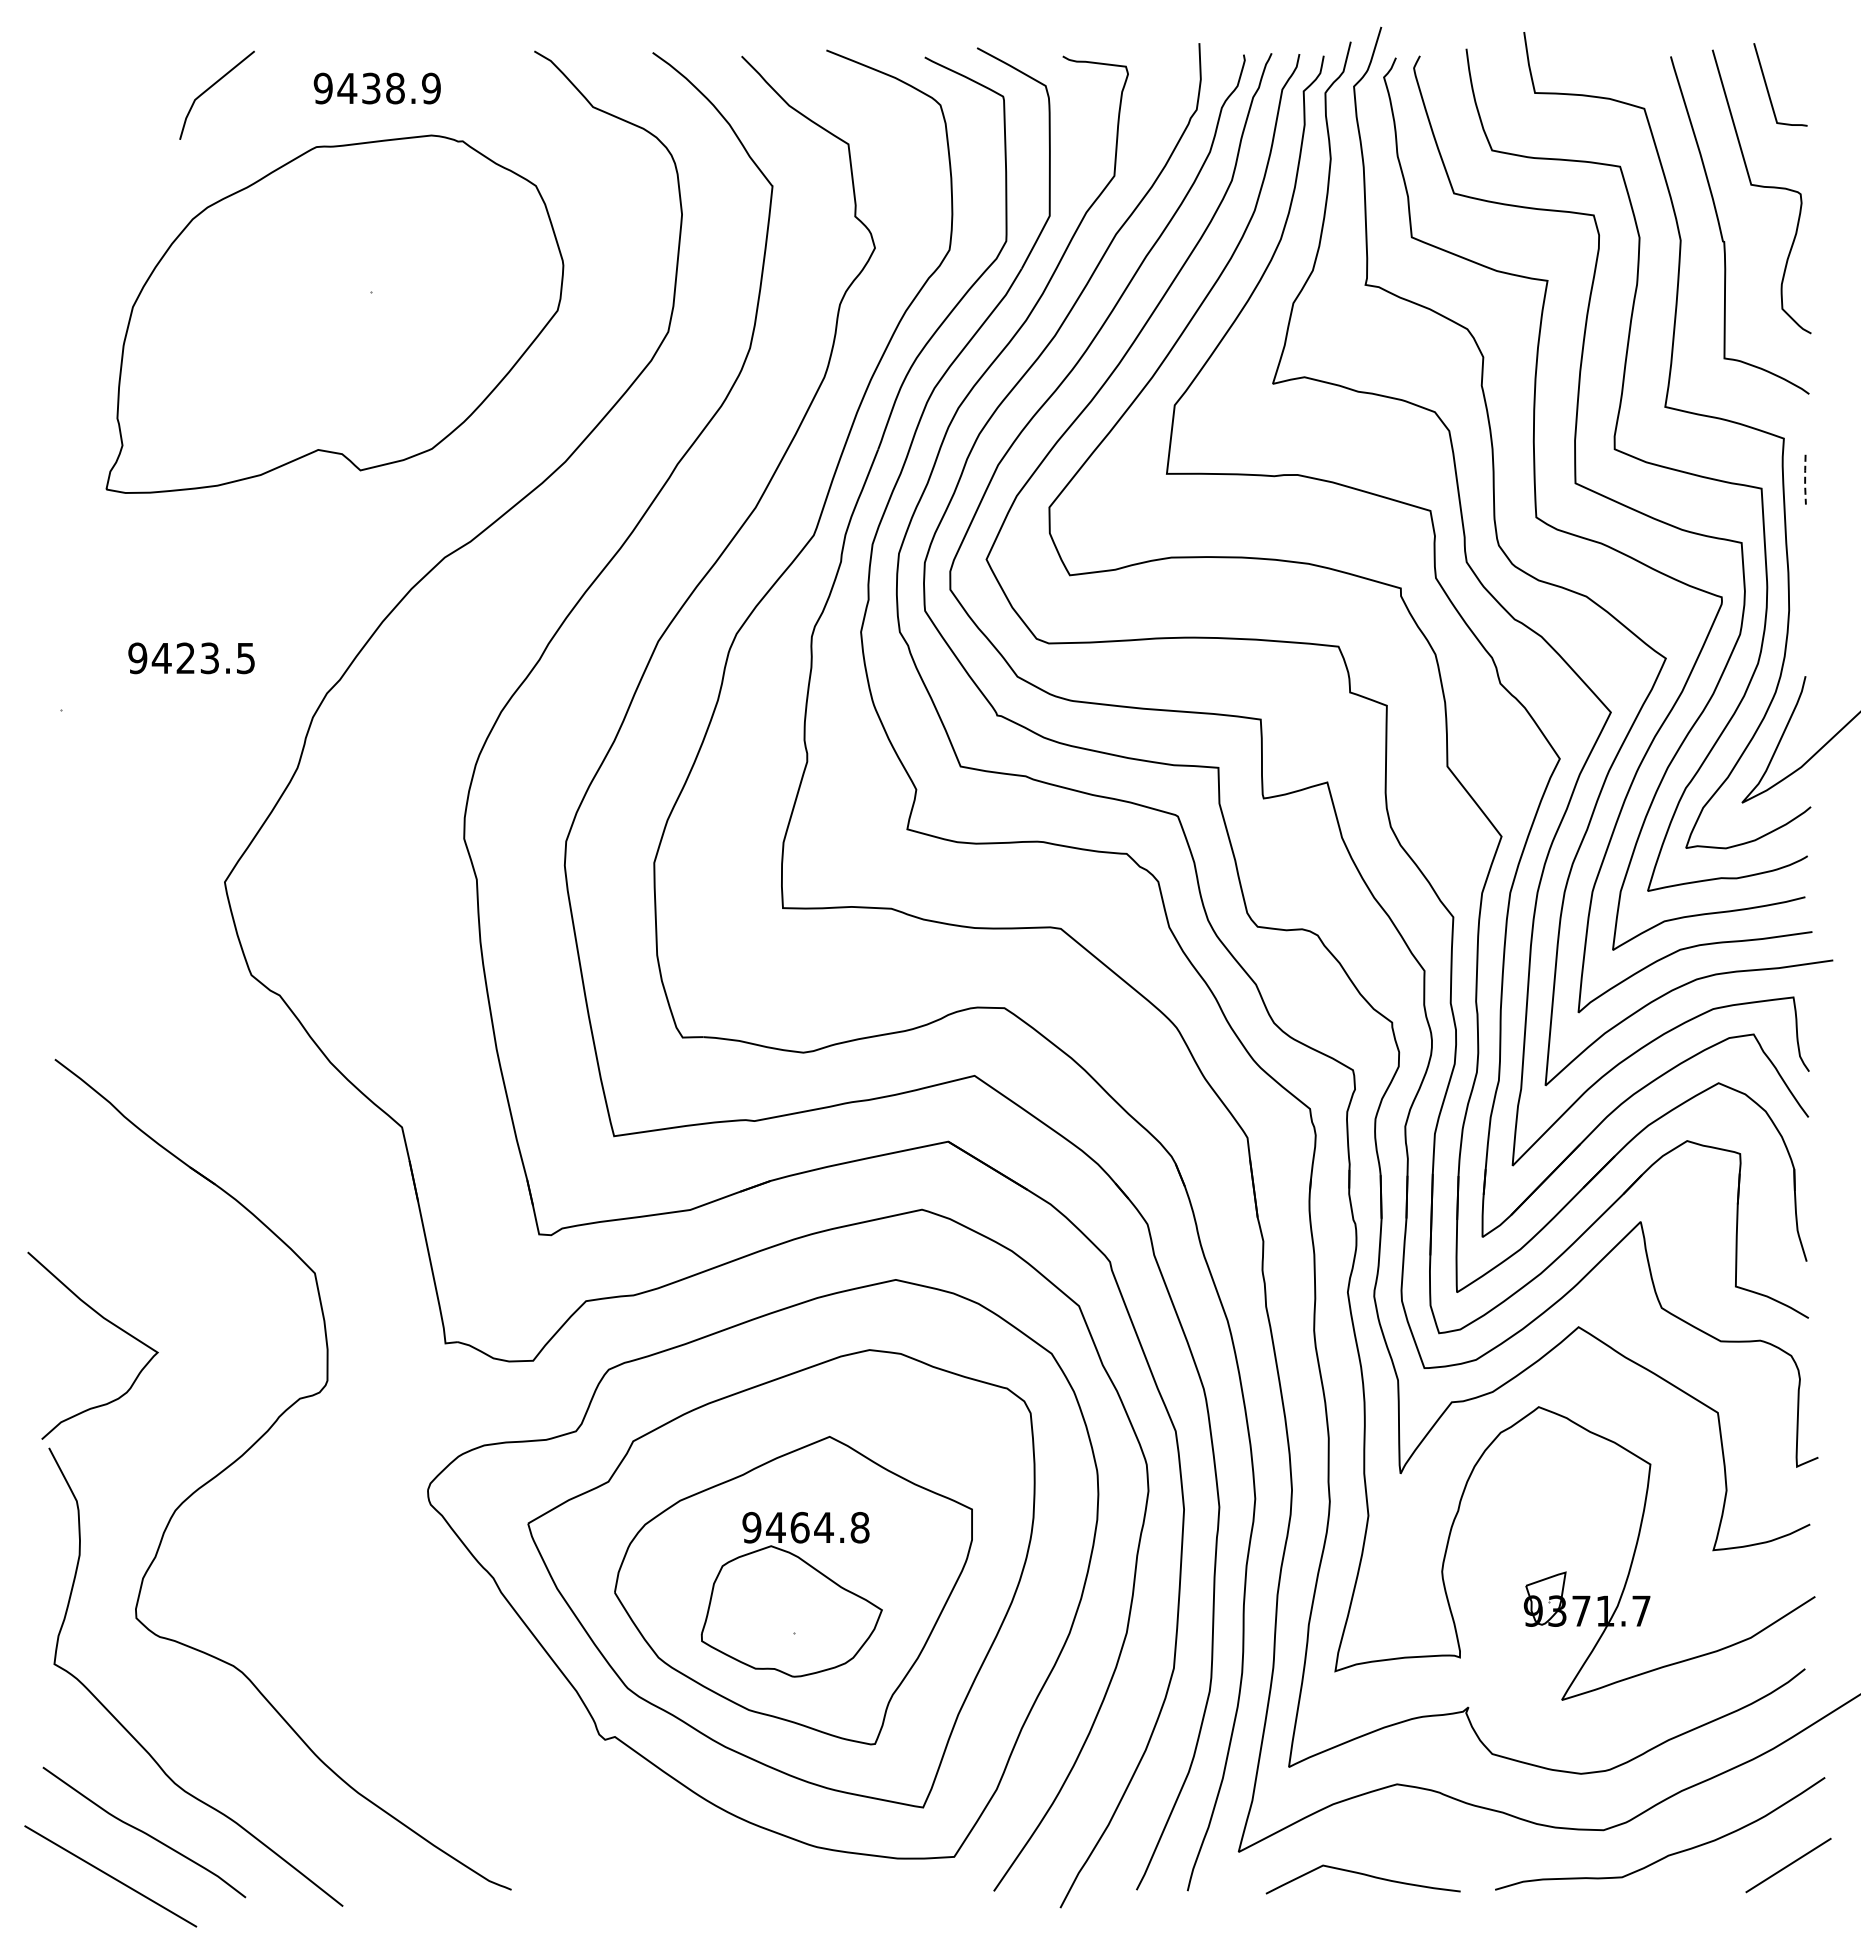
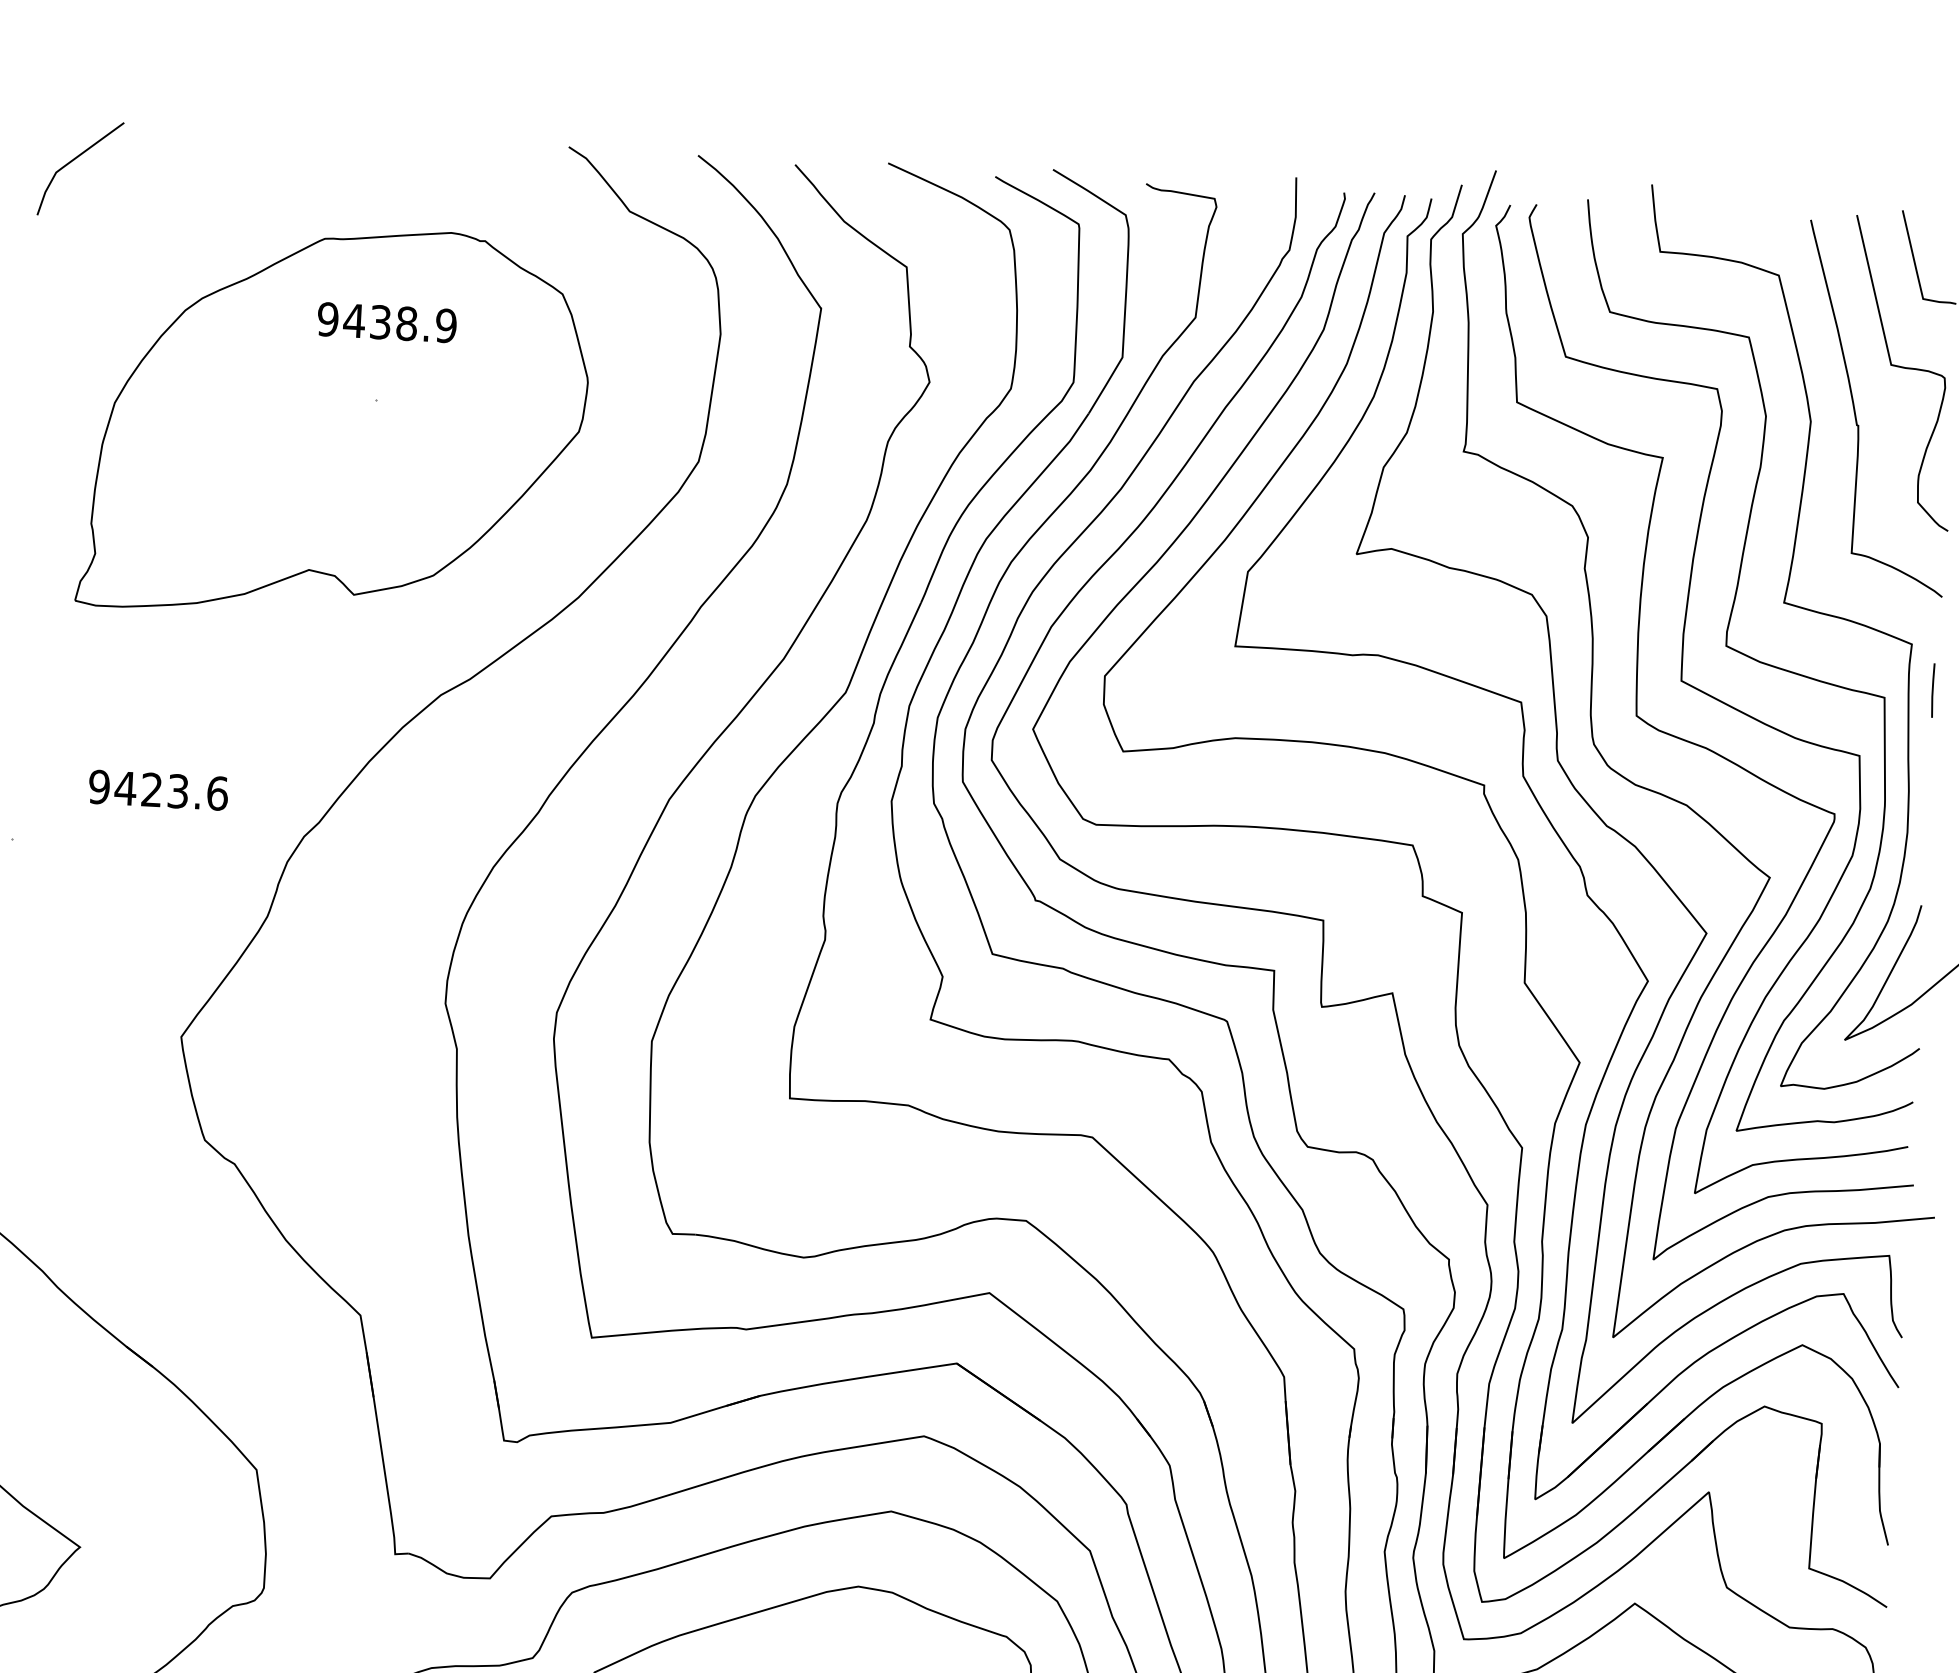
curve: (210, 88) -> (73, 160), moved
text: (376, 88) -> (386, 322), moved
line: (1805, 479) -> (1933, 690), dashed -> solid
text: (245, 658) -> (217, 793), 9423.5 -> 9423.6

